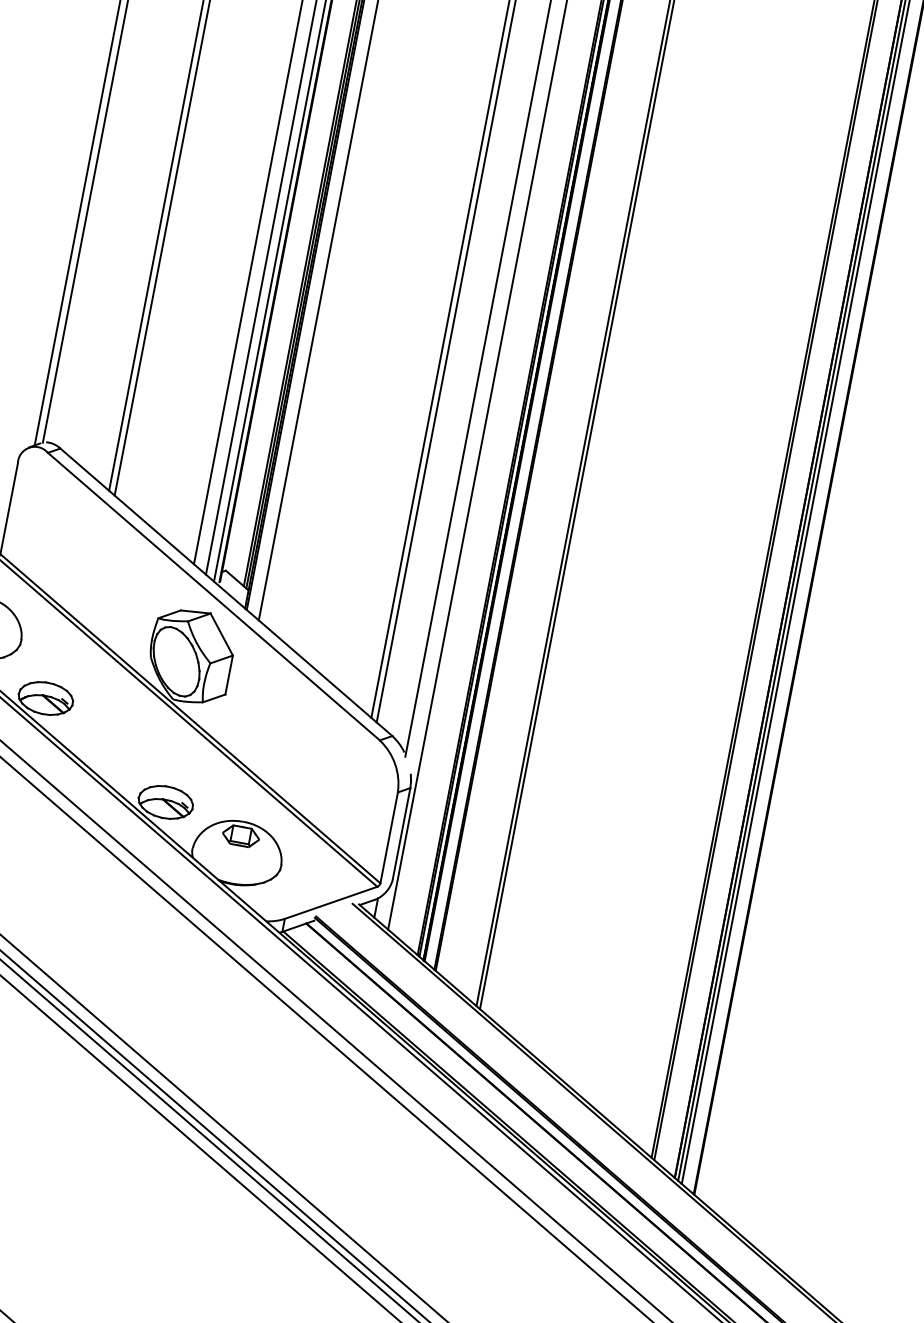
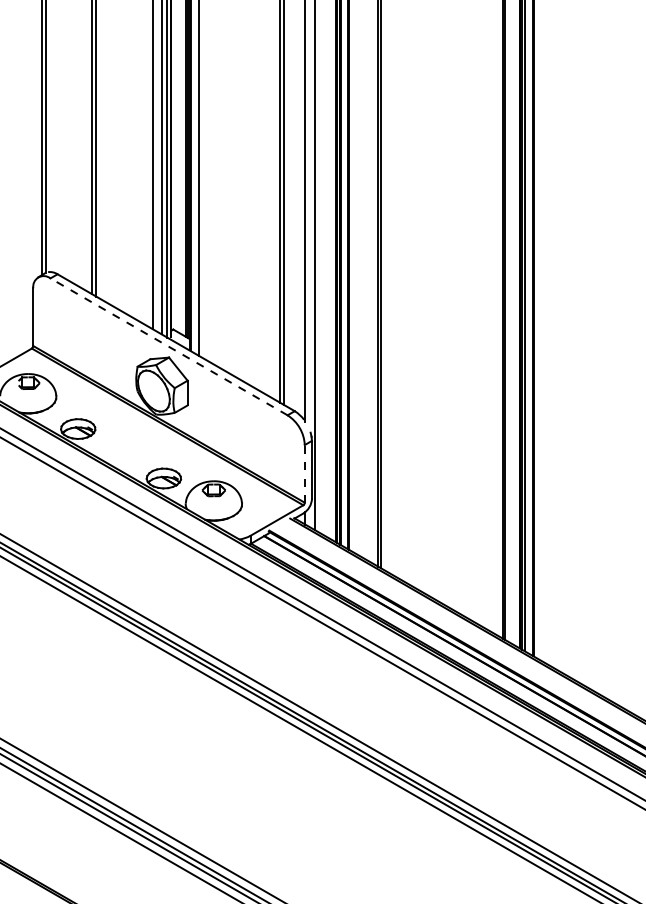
line: (214, 596) -> (169, 346), solid -> dashed
line: (388, 837) -> (304, 473), solid -> dashed

